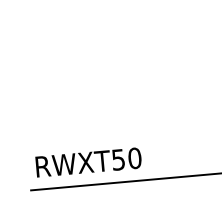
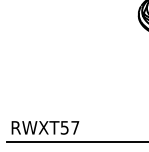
text: (135, 157) -> (75, 127), RWXT50 -> RWXT57

